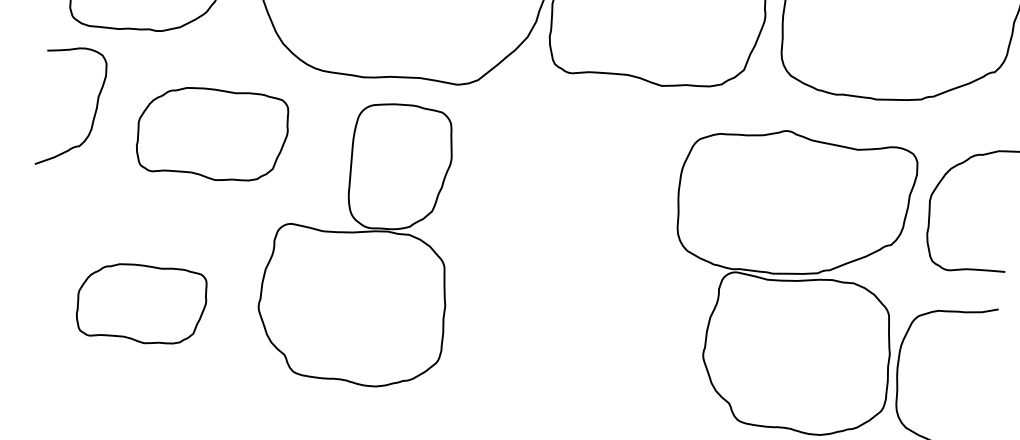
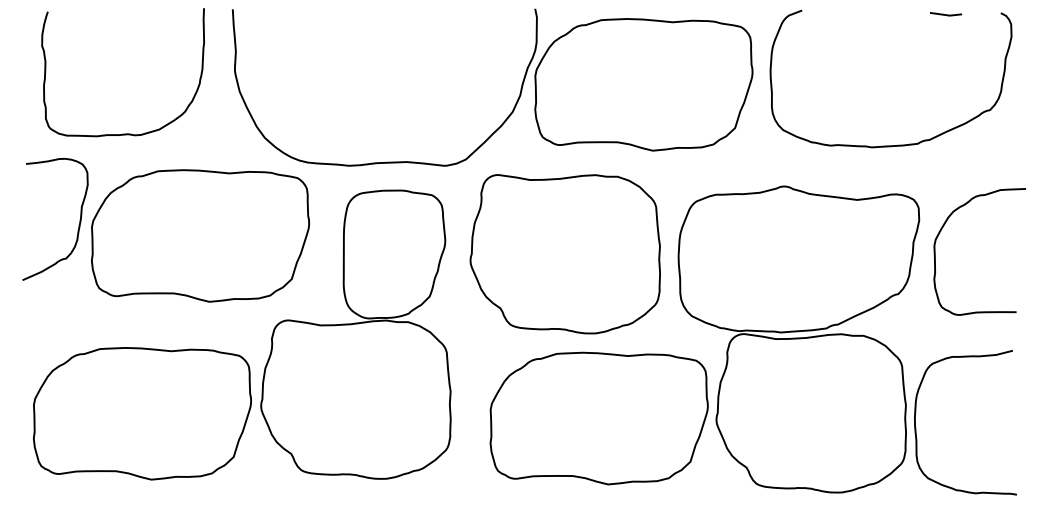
part: (212, 134) -> (200, 235), size x1.43
part: (567, 180) -> (564, 254), added
part: (141, 303) -> (141, 413), size x1.67
part: (587, 343) -> (598, 418), added

